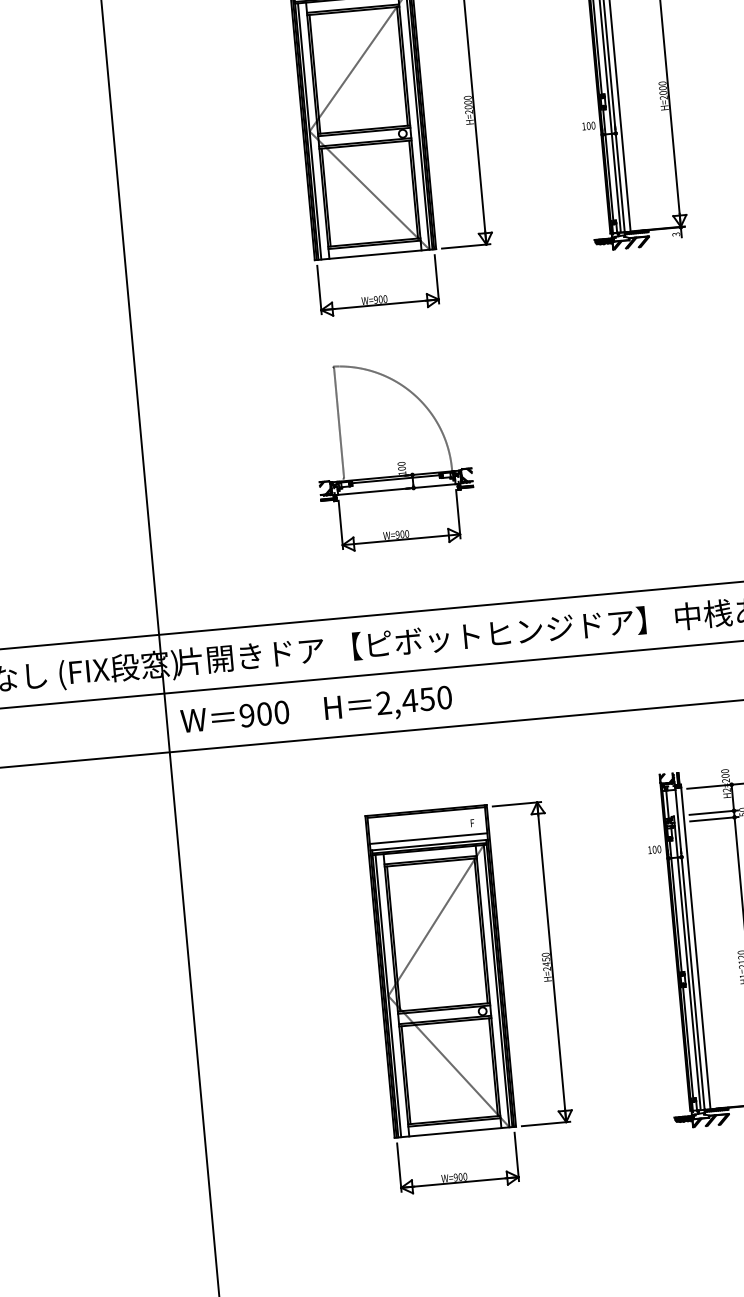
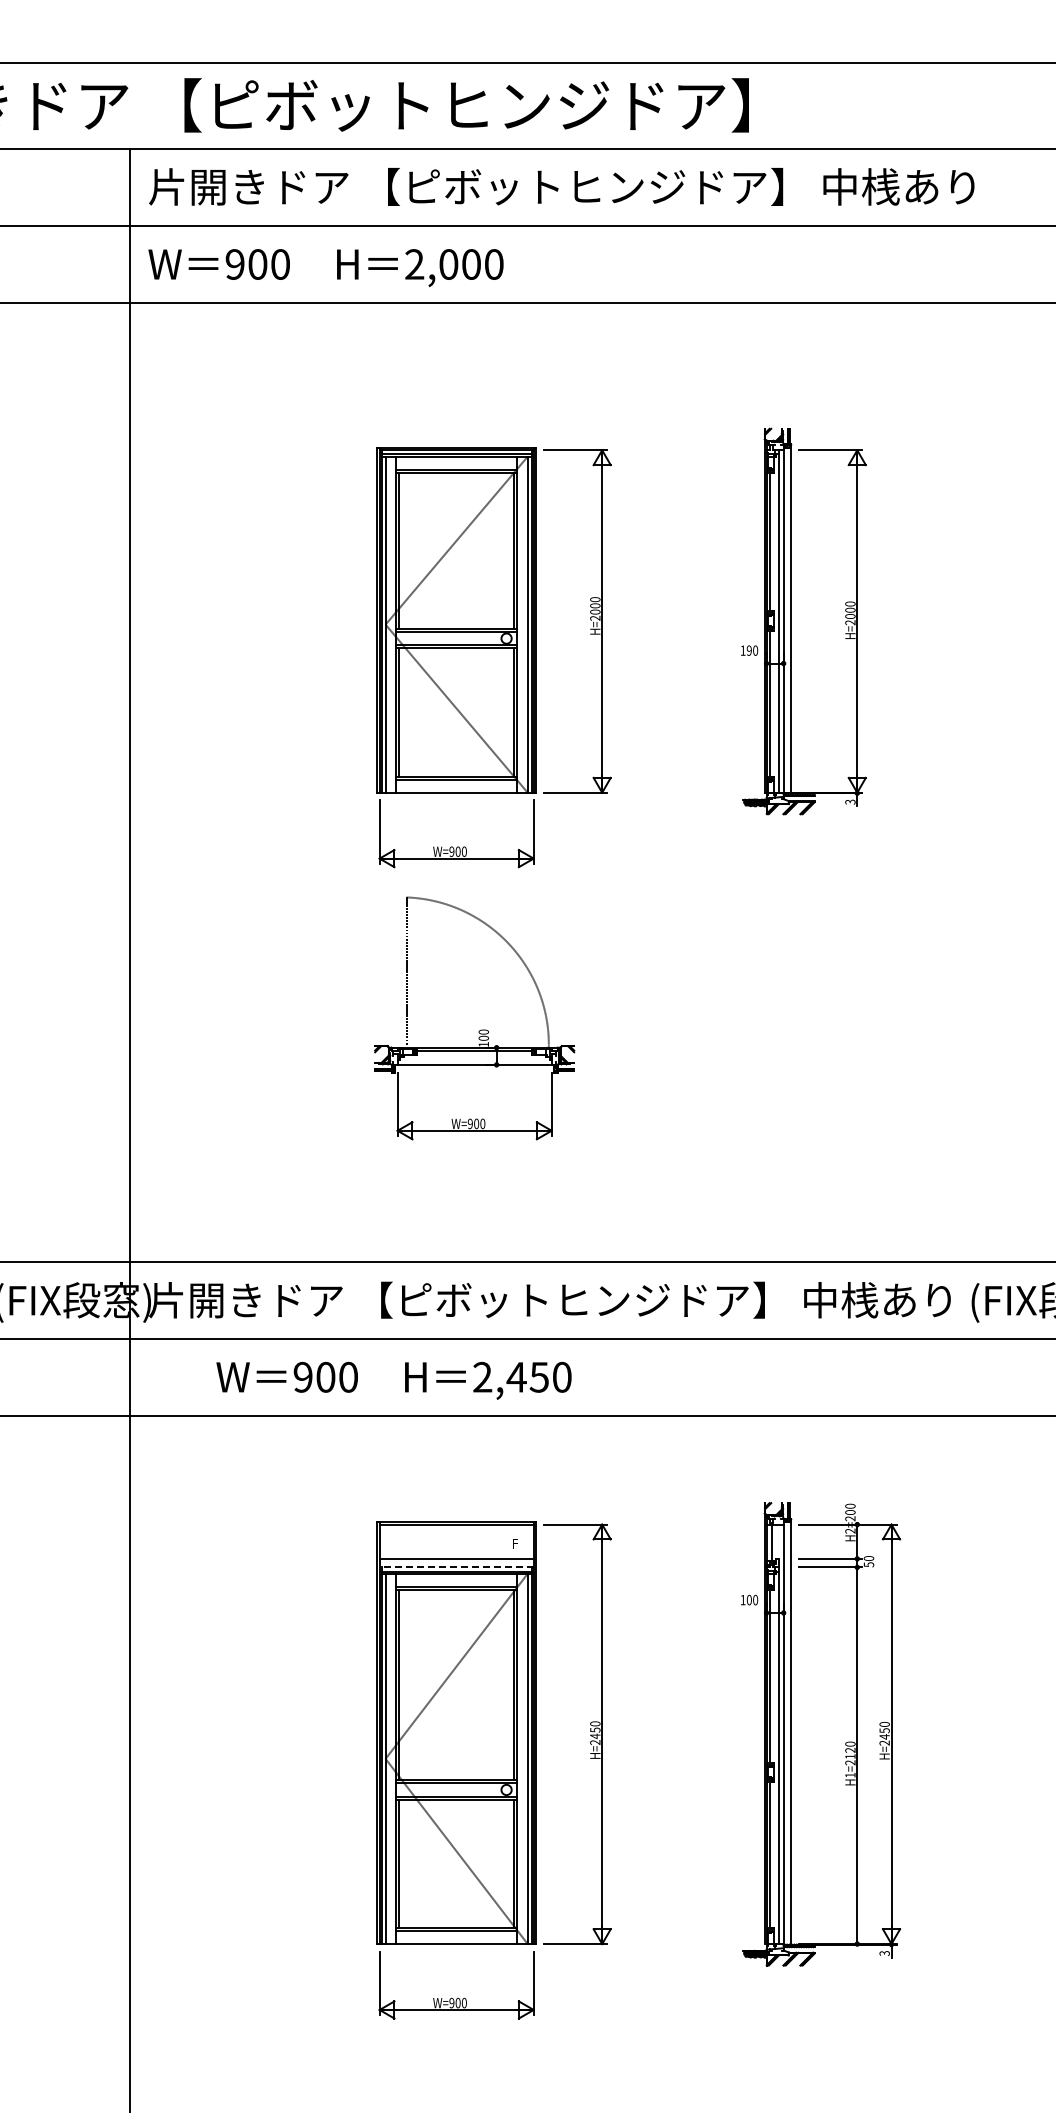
text: (588, 125) -> (748, 650), 100 -> 190
part: (398, 463) -> (479, 1030), moved
text: (316, 711) -> (393, 1380), moved
line: (429, 845) -> (456, 1567), solid -> dashed

